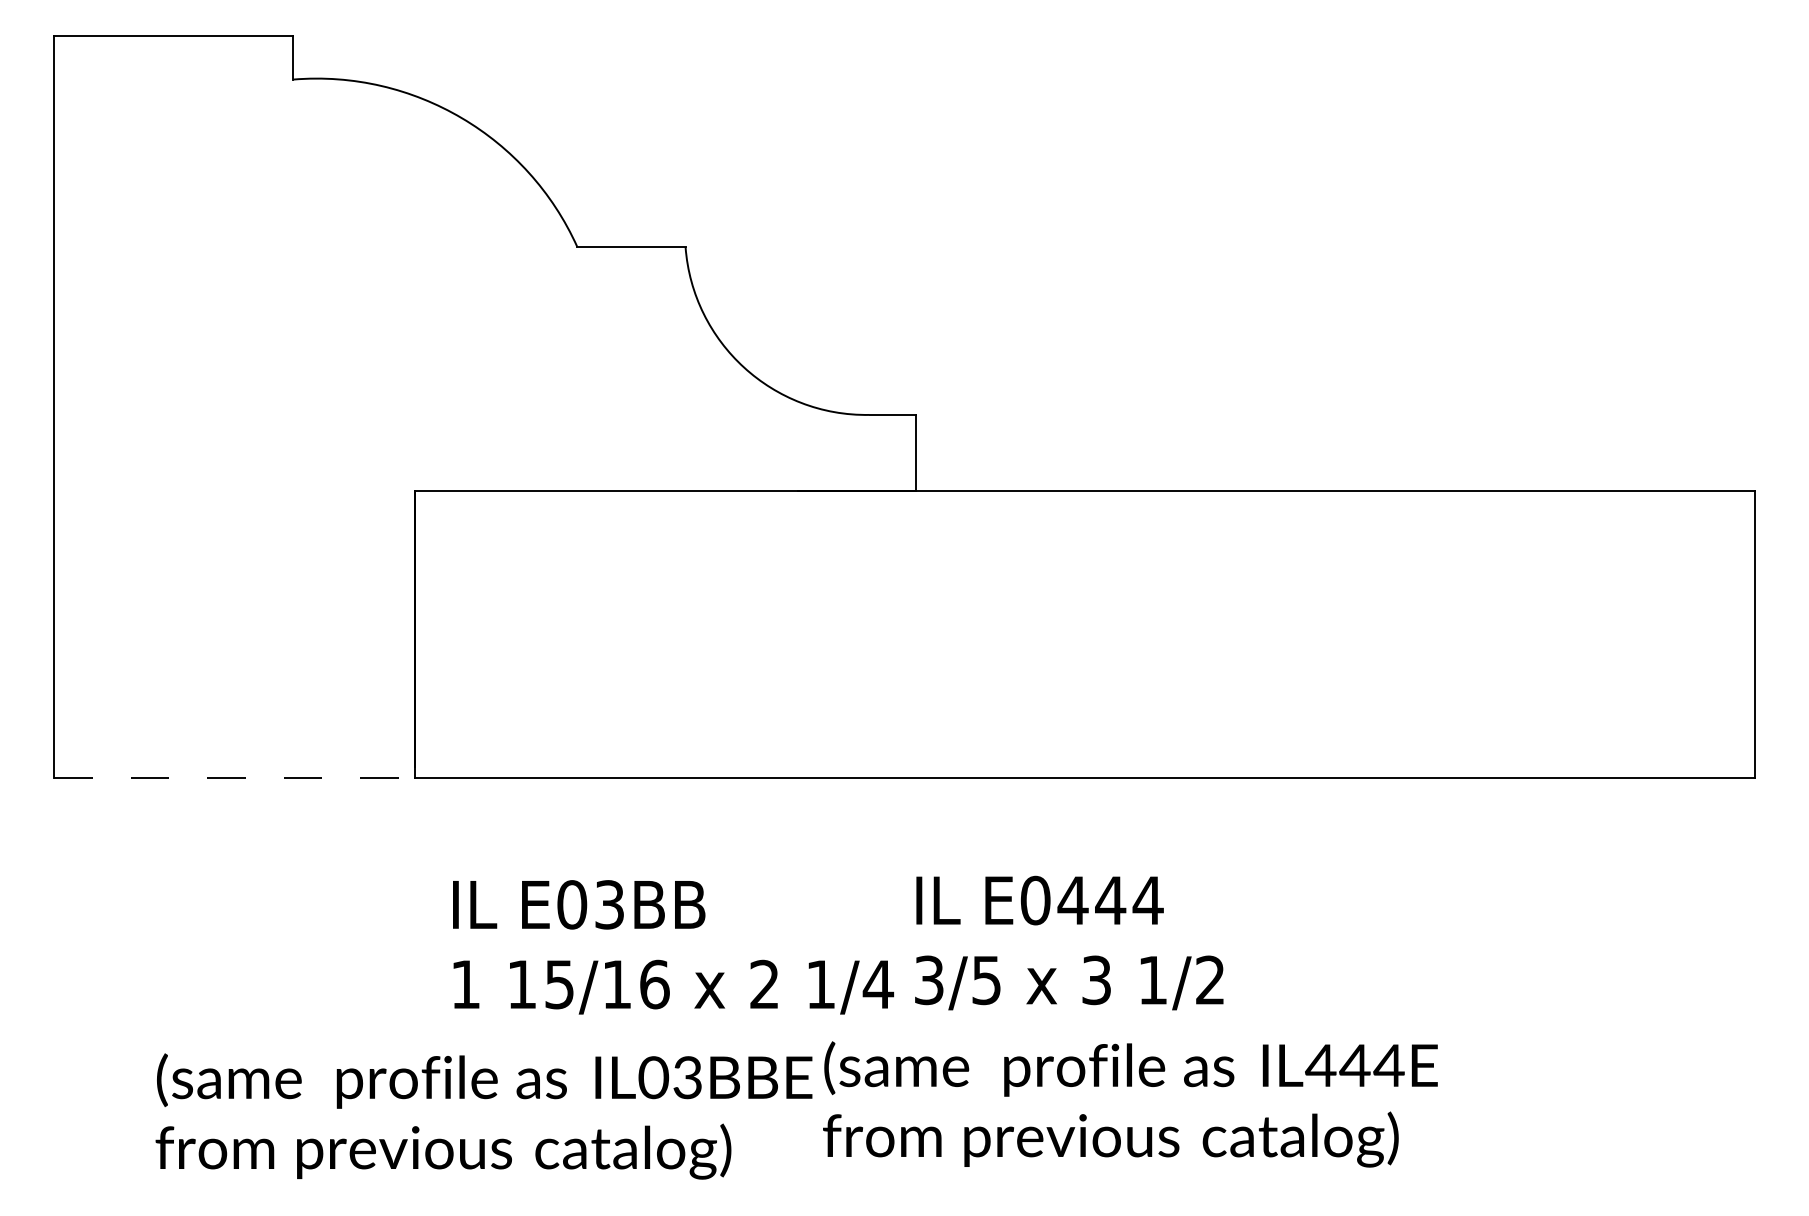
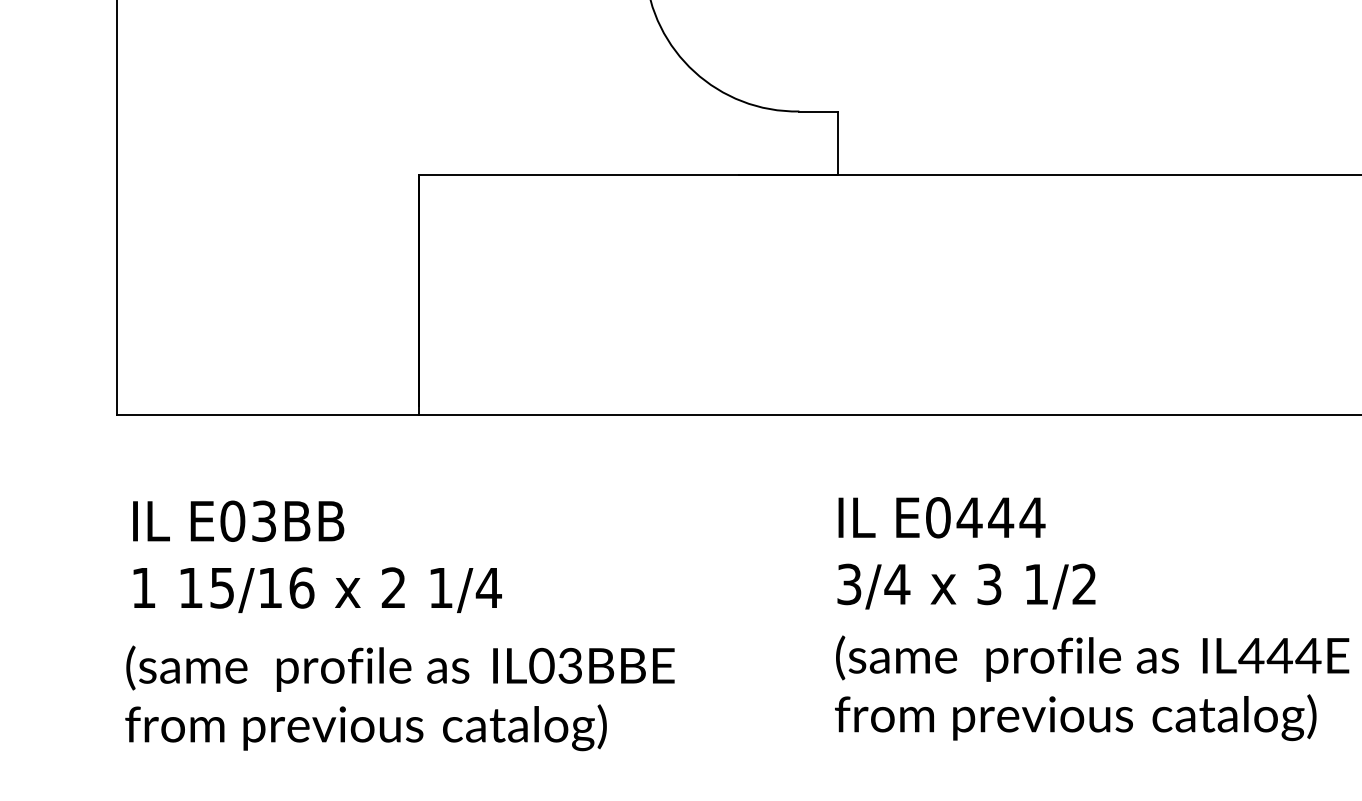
line: (235, 777) -> (269, 414), dashed -> solid
text: (673, 947) -> (317, 556), moved
text: (986, 980) -> (897, 584), 3/5 -> 3/4
text: (1130, 1104) -> (1092, 688), moved
text: (483, 1116) -> (399, 698), moved

